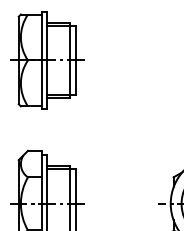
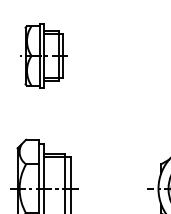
part: (47, 60) -> (44, 56), size x0.7

